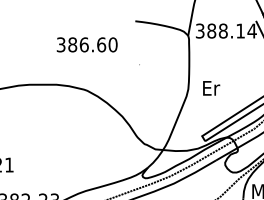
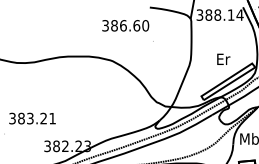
text: (86, 44) -> (125, 25), moved
text: (211, 87) -> (223, 58), moved

